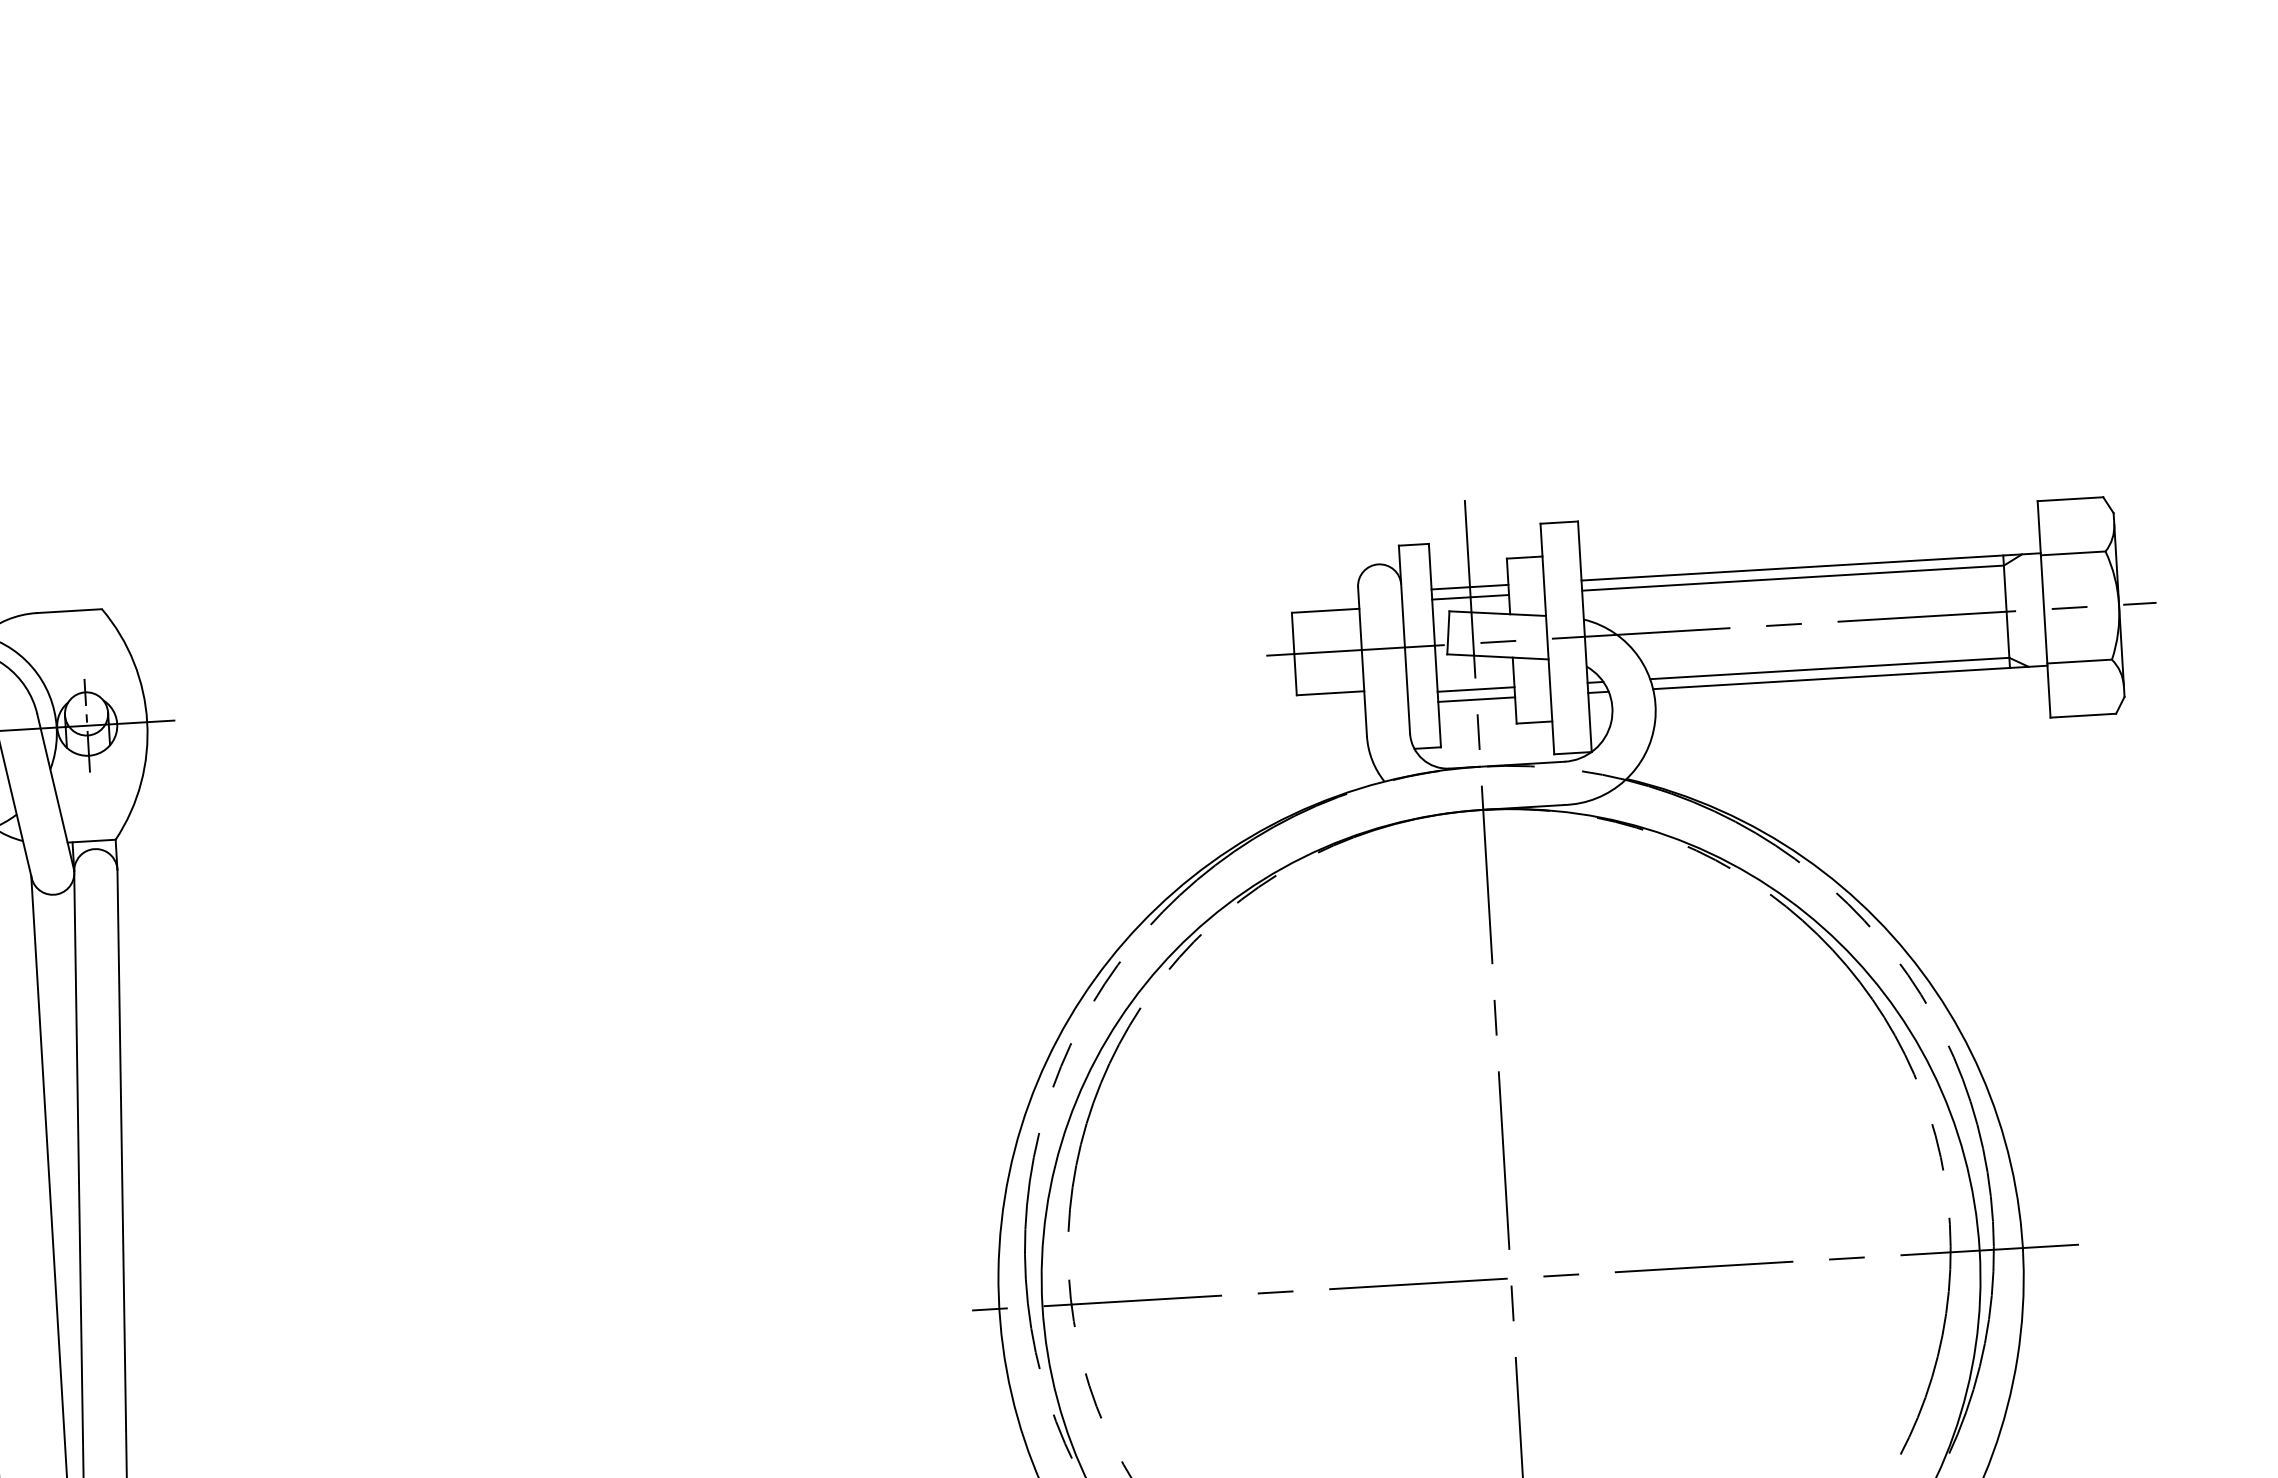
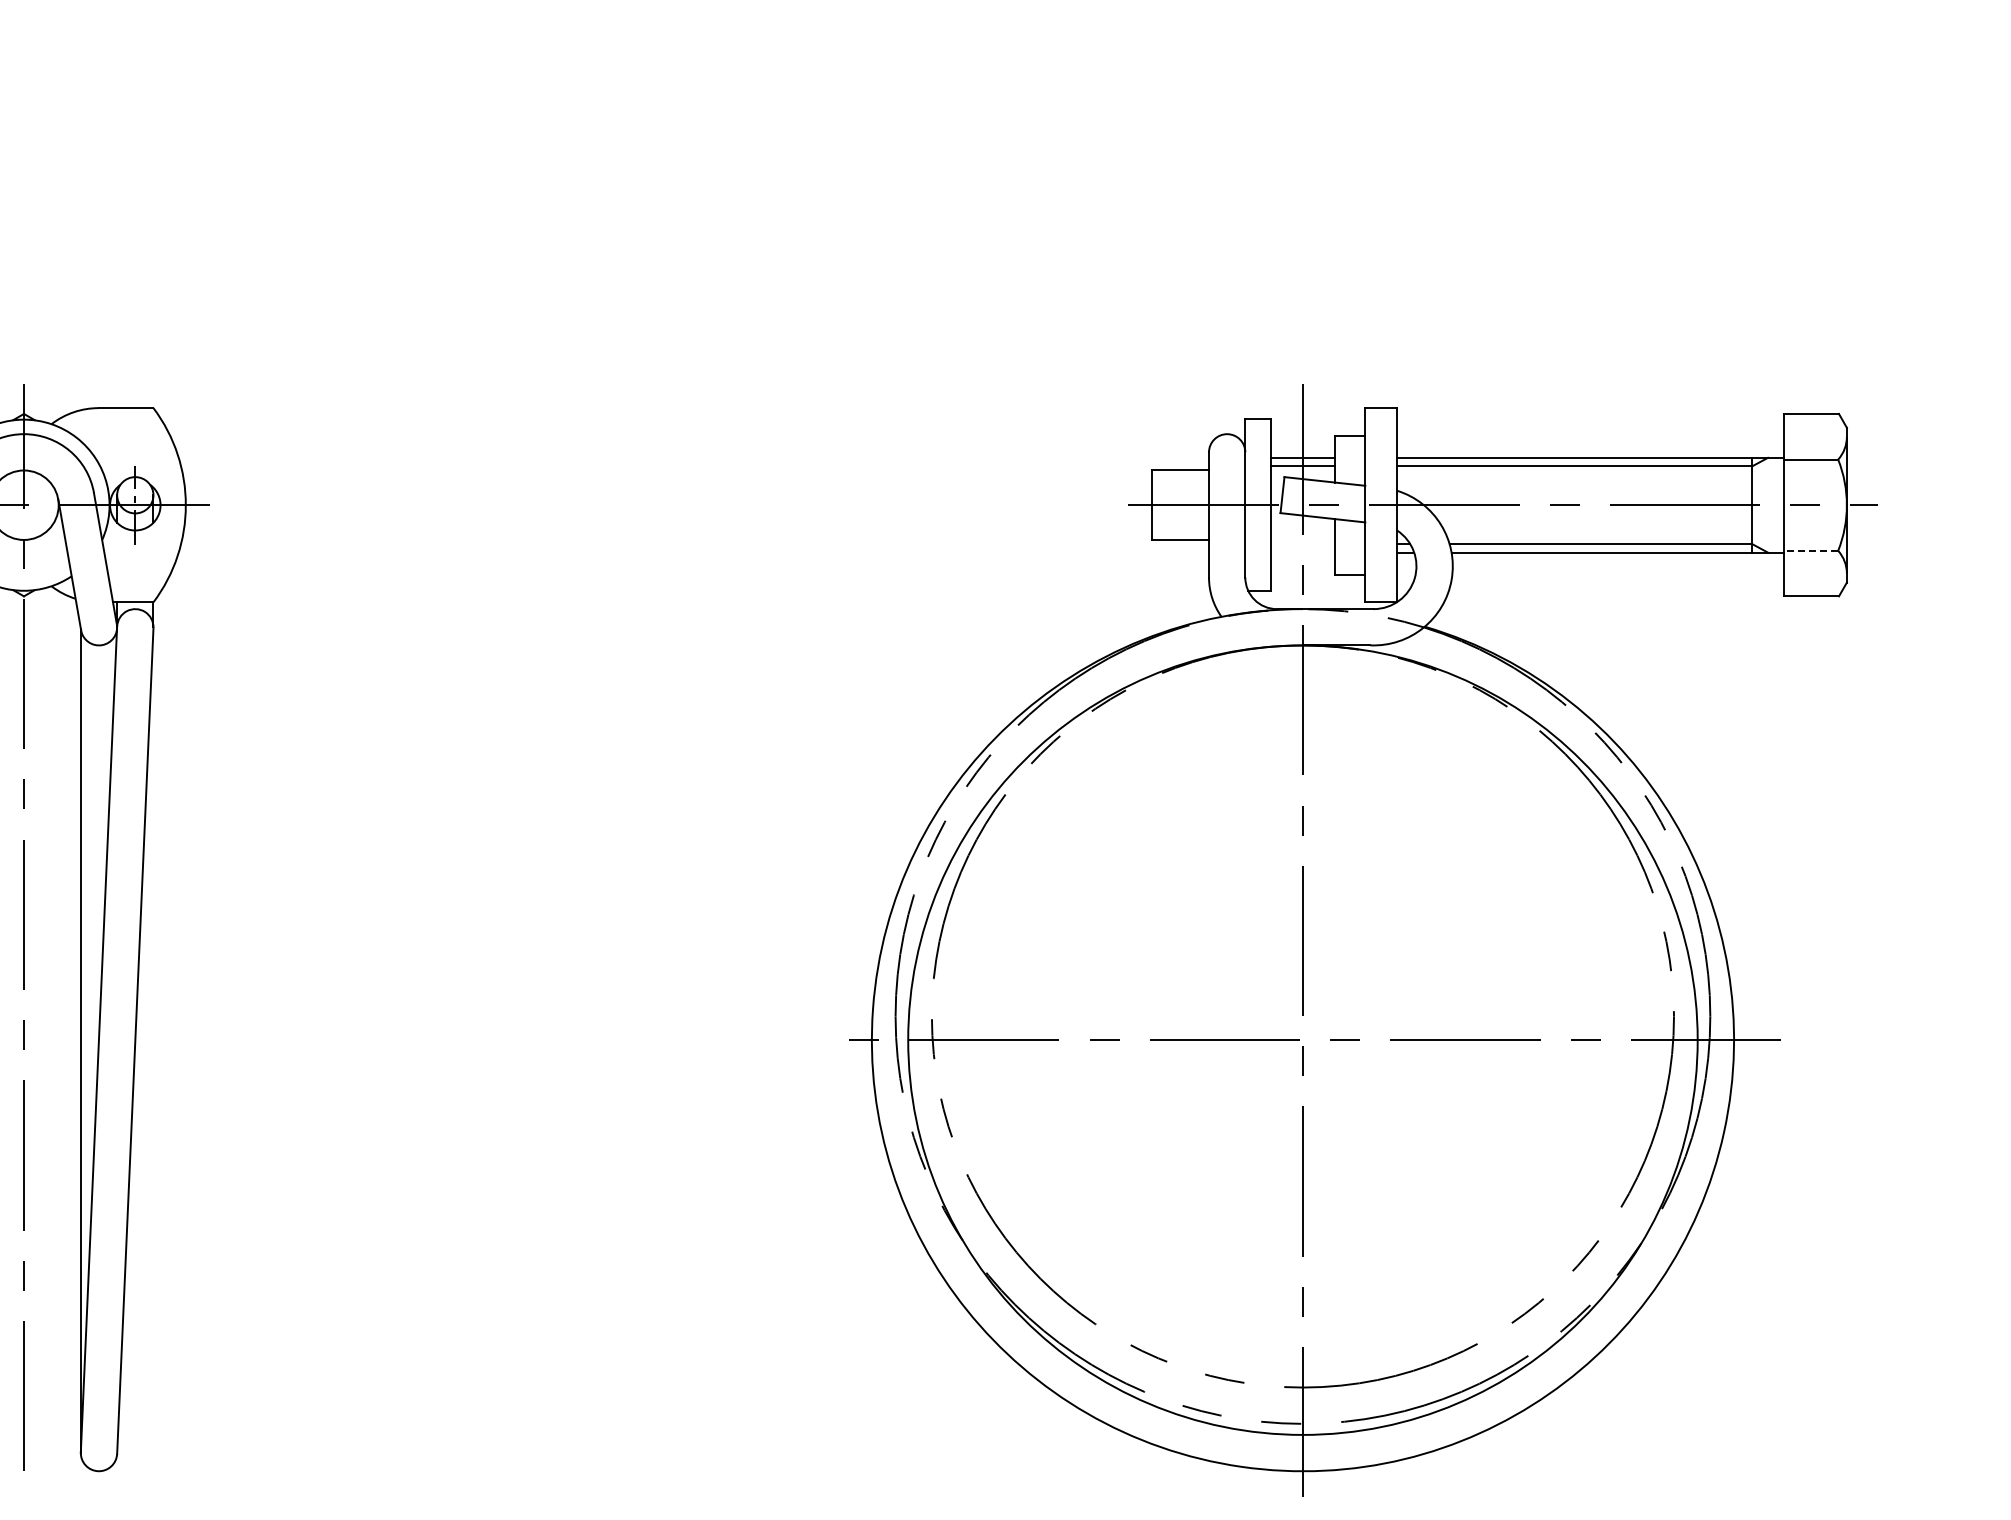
line: (2079, 661) -> (1810, 550), solid -> dashed
line: (1475, 690) -> (1302, 544), removed
line: (1476, 699) -> (1302, 552), removed

